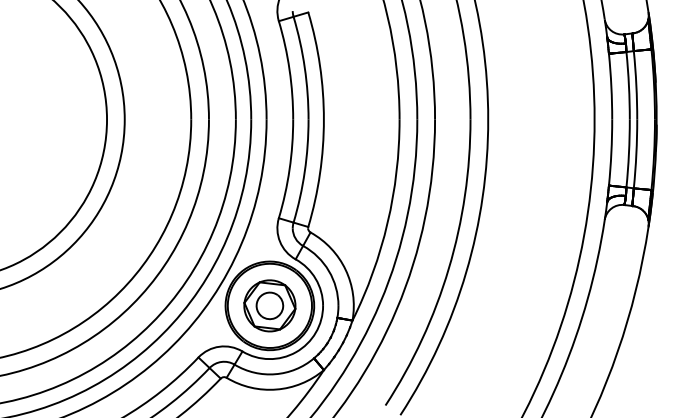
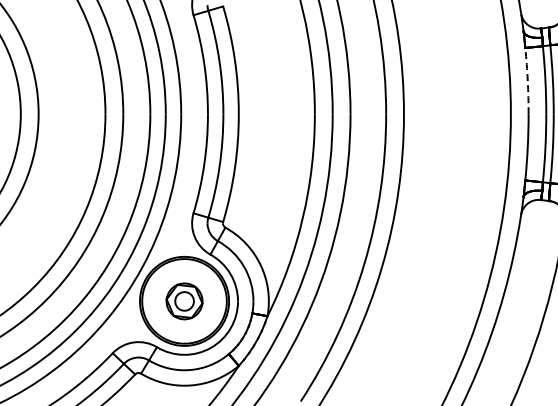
arc: (611, 86) -> (527, 80), solid -> dashed
part: (269, 305) -> (184, 300), size x0.7

